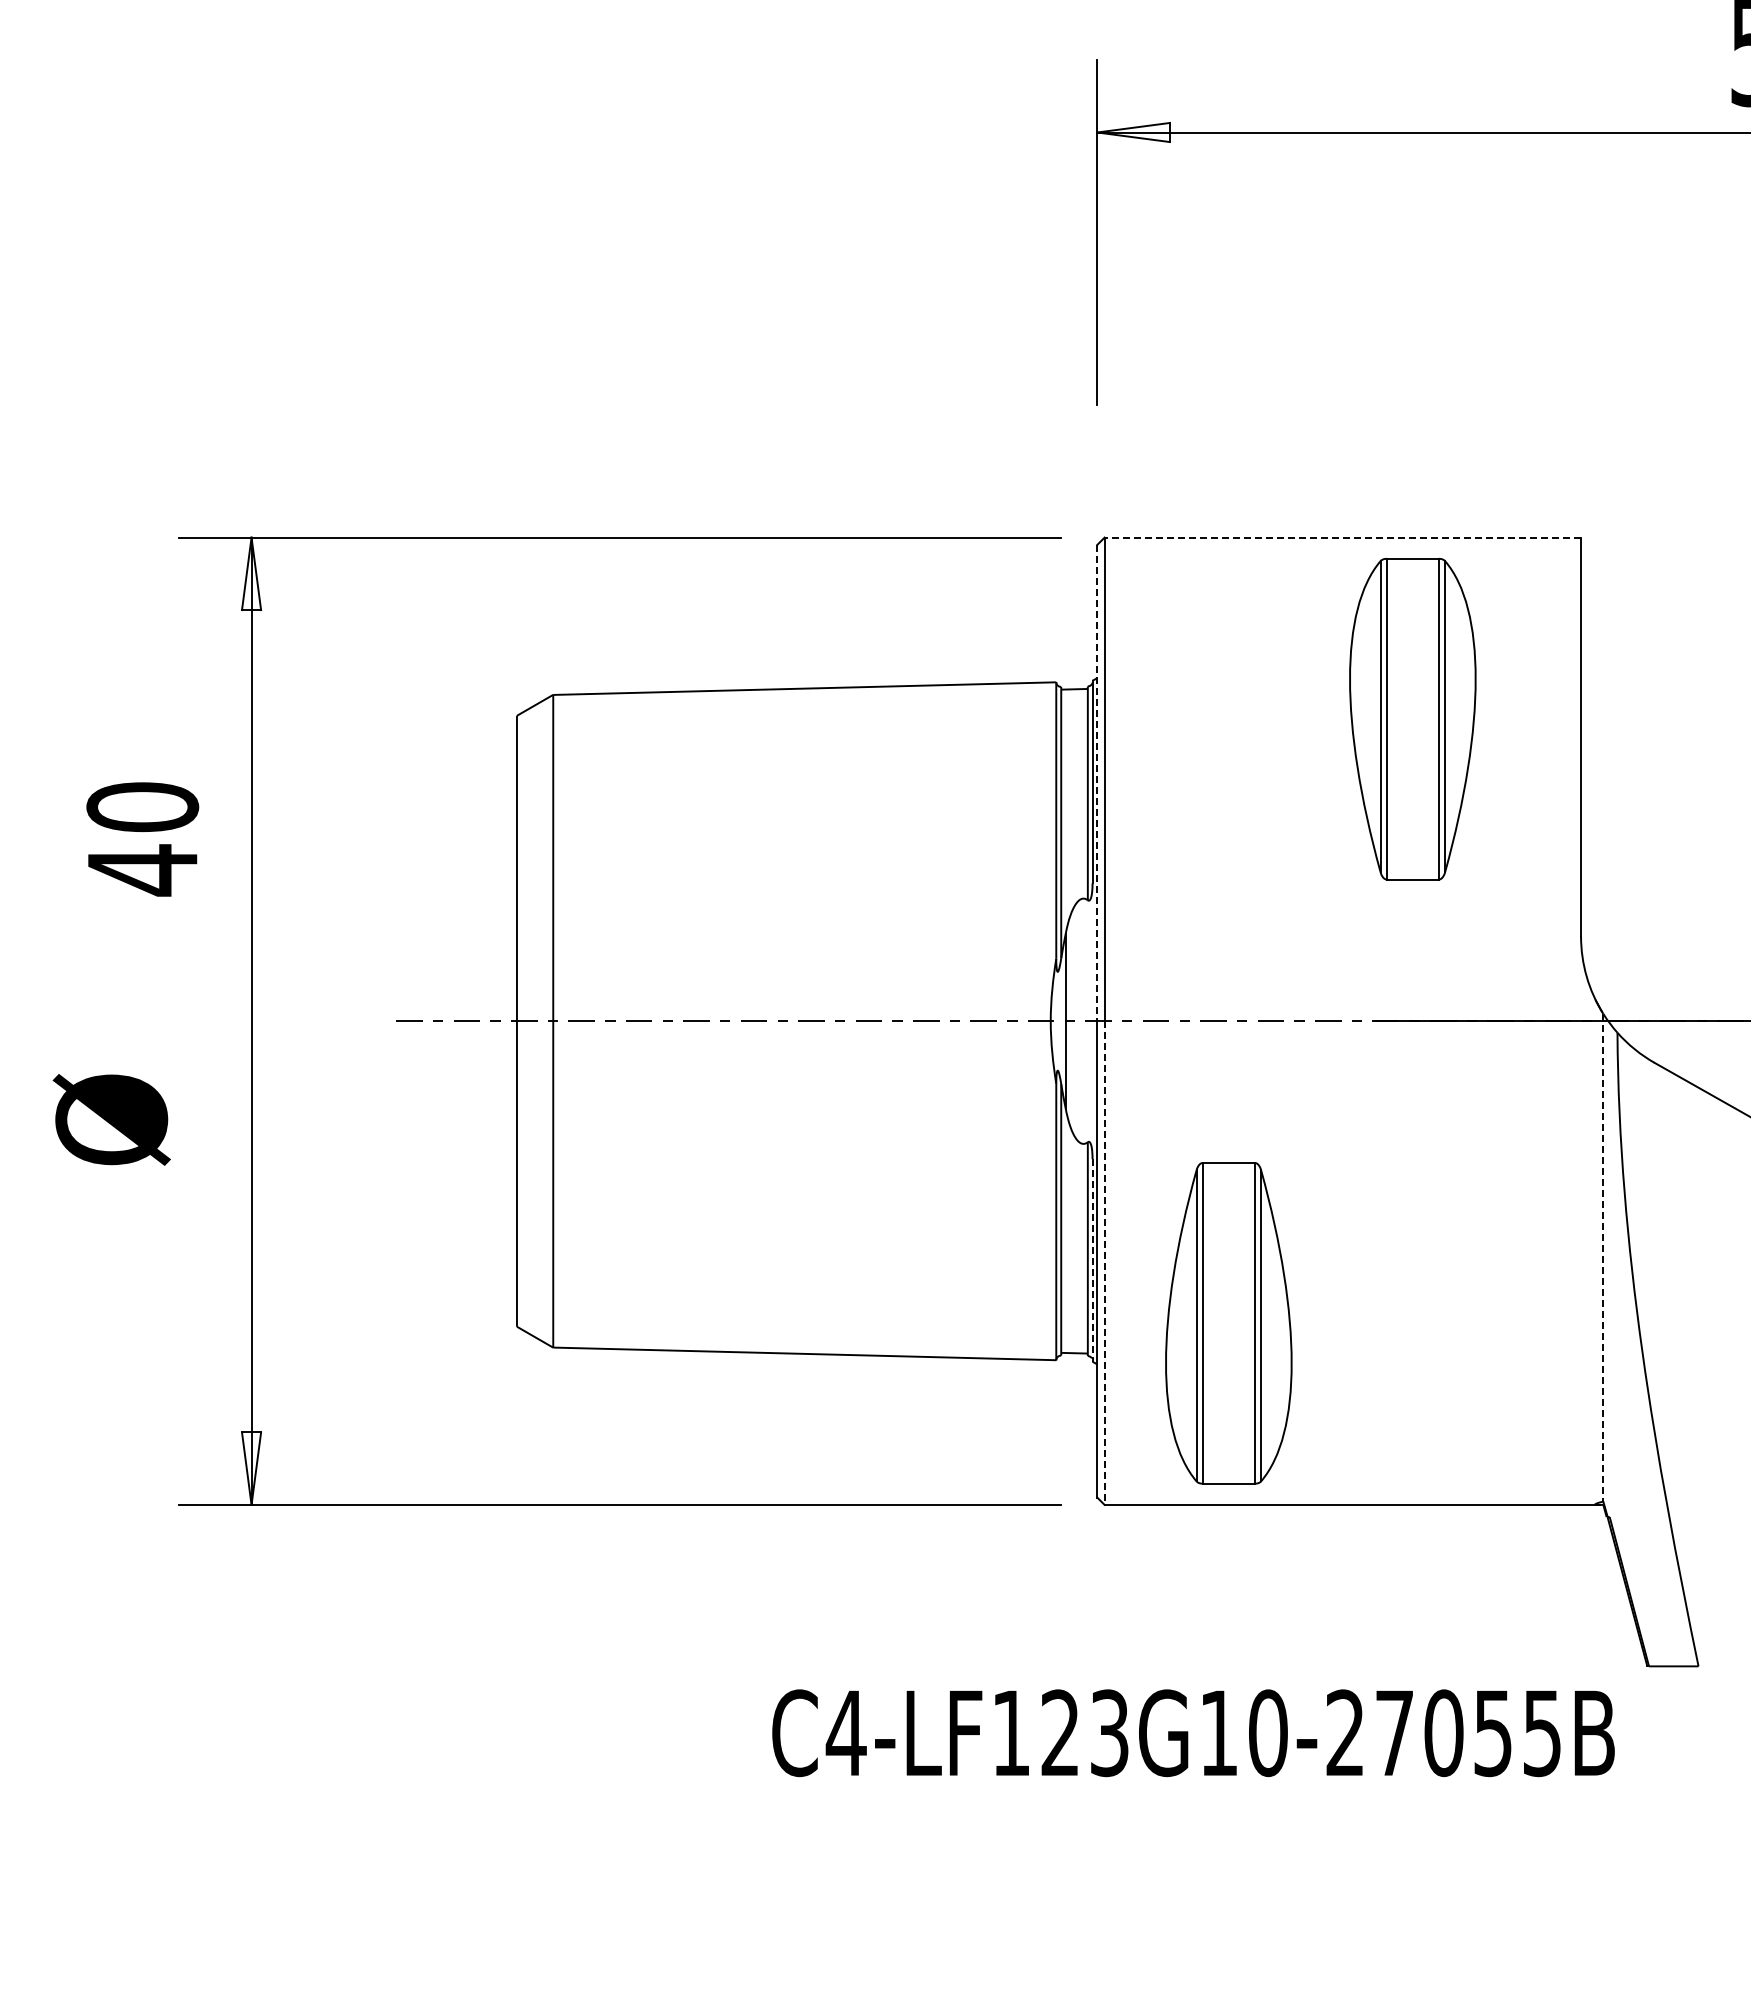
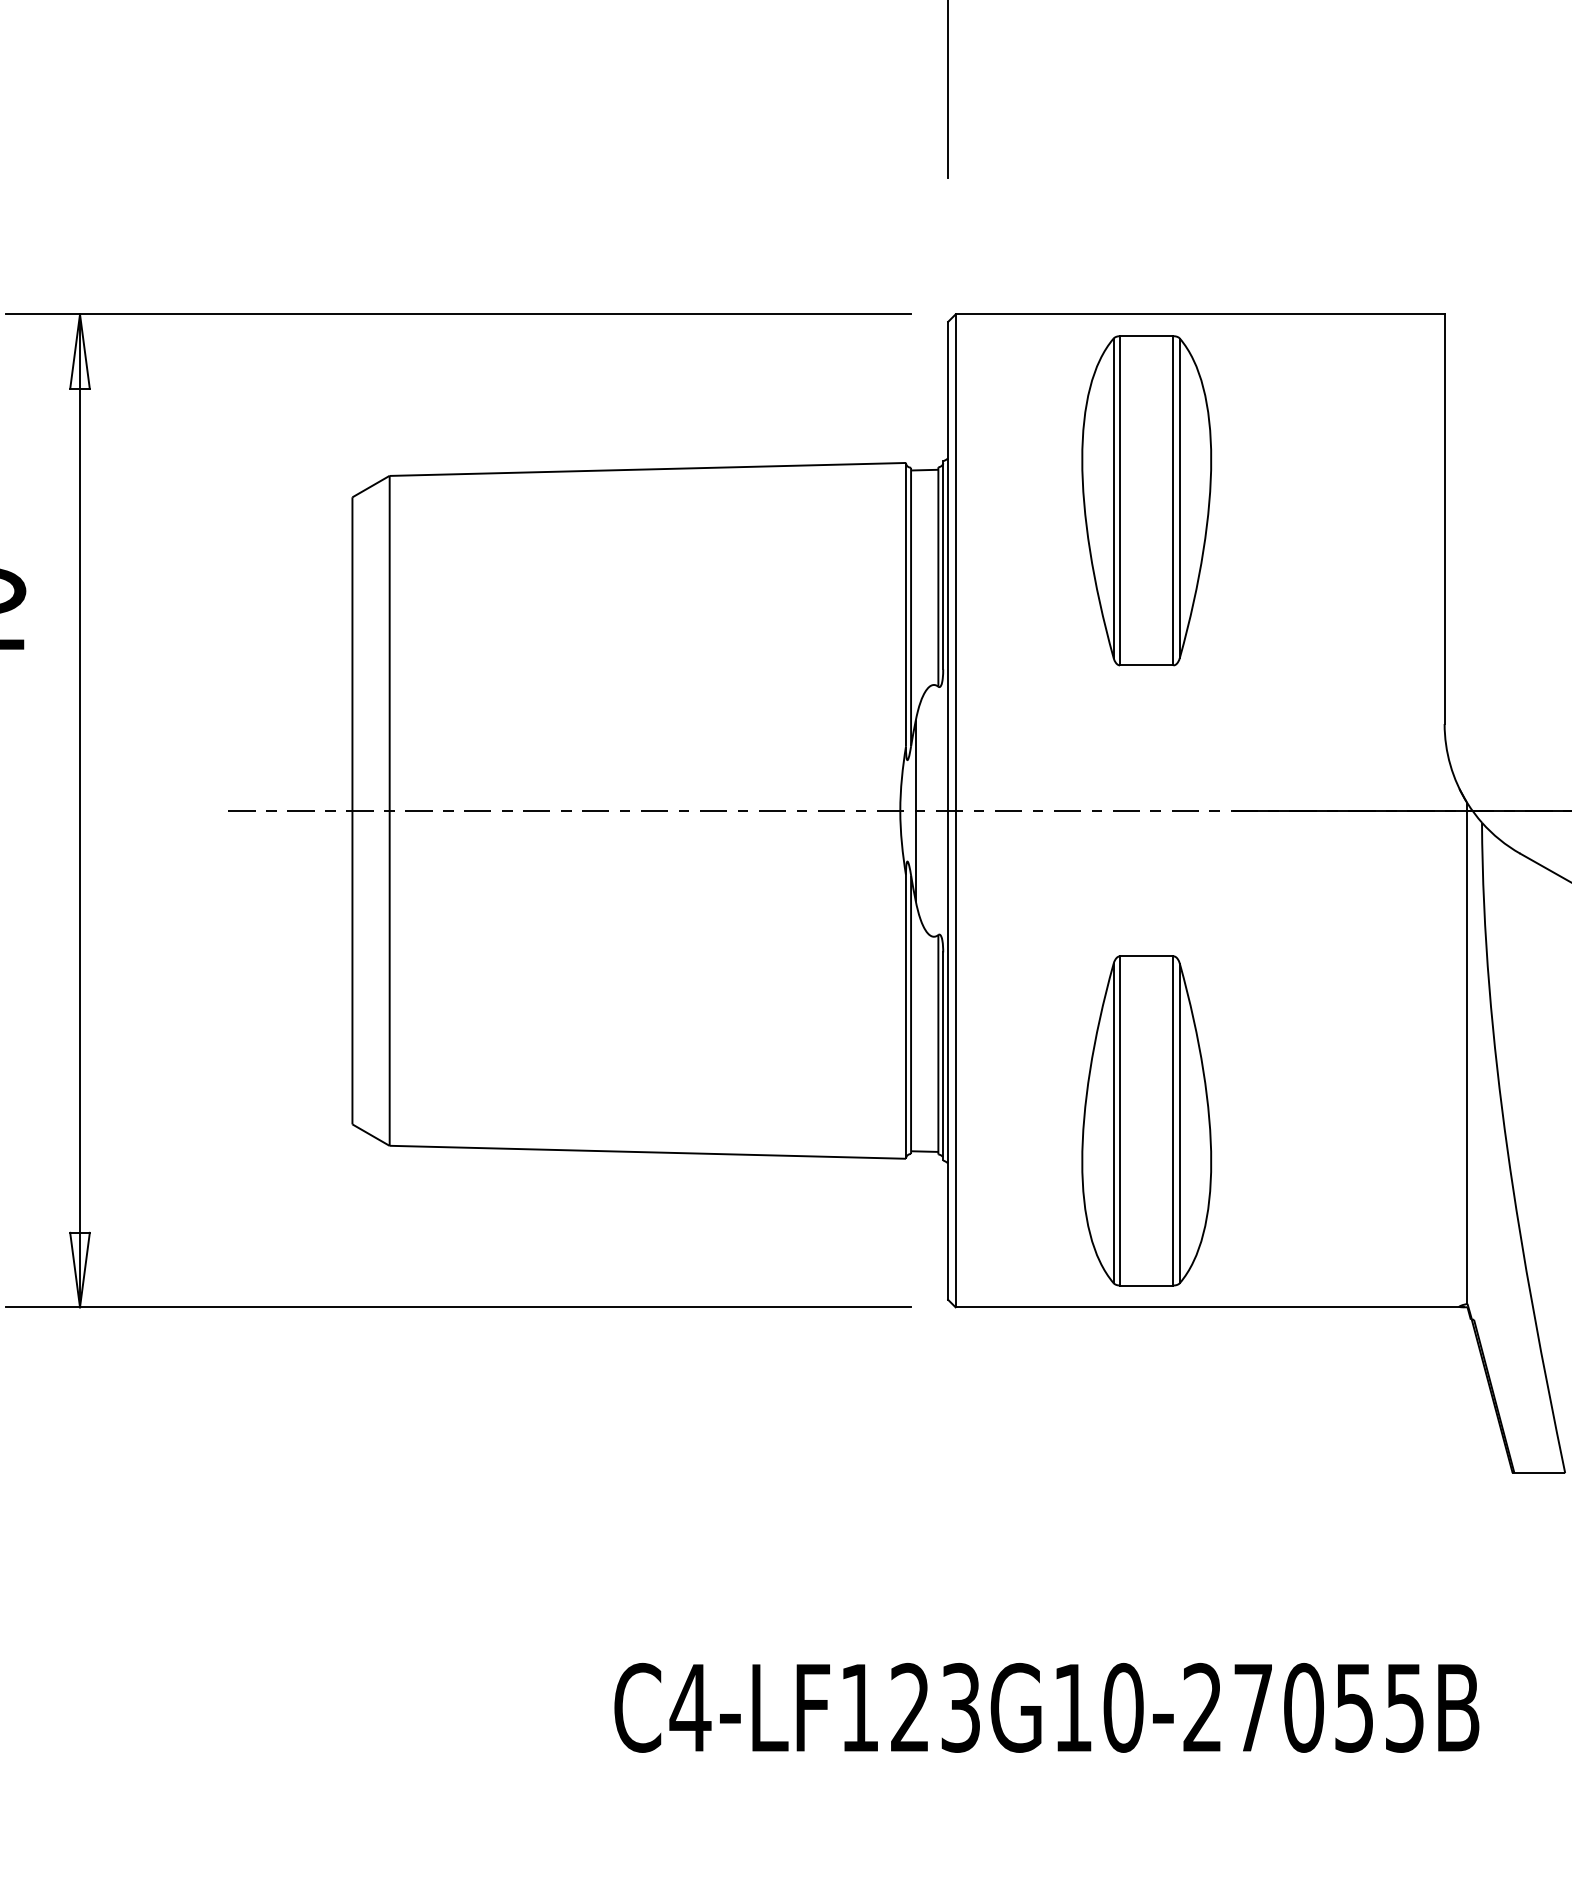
line: (1342, 537) -> (1199, 314), dashed -> solid
part: (1412, 718) -> (1146, 500), moved
line: (1097, 783) -> (948, 566), dashed -> solid
line: (1603, 1257) -> (1467, 1053), dashed -> solid
line: (1092, 1261) -> (943, 1057), dashed -> solid
line: (1104, 1263) -> (955, 1059), dashed -> solid
part: (1228, 1323) -> (1146, 1121), moved
text: (1193, 1733) -> (1046, 1708), moved

